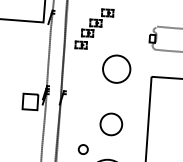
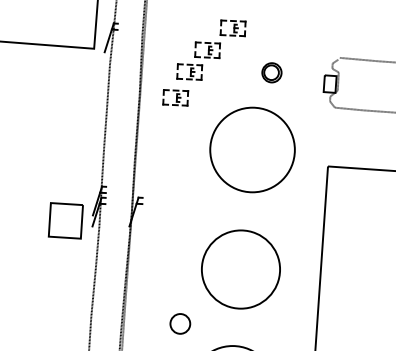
part: (125, 33) -> (271, 72), added
circle: (116, 68) -> (252, 148), size x1.43
circle: (111, 124) -> (241, 269), size x1.67

